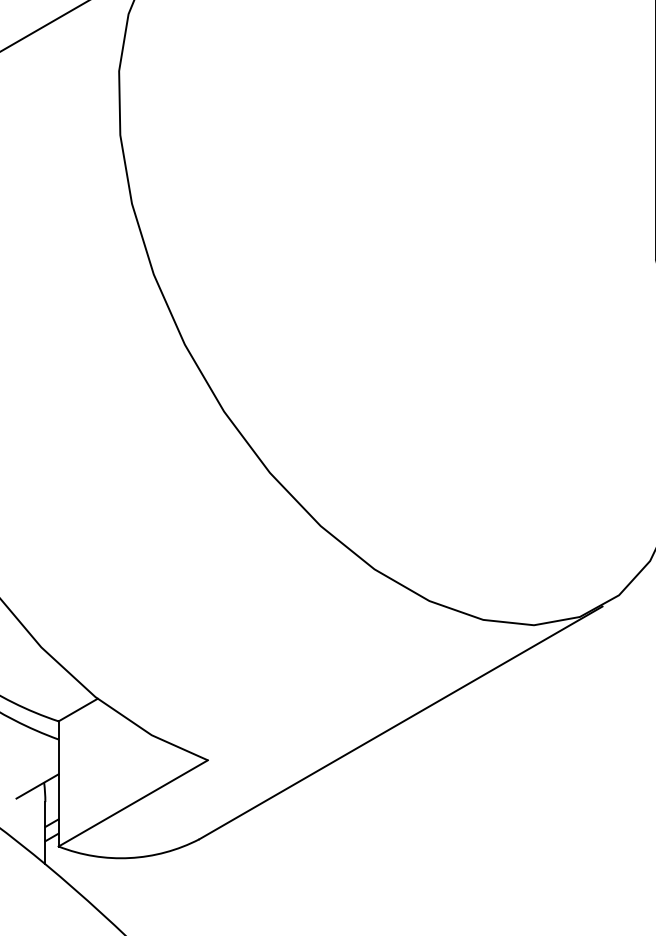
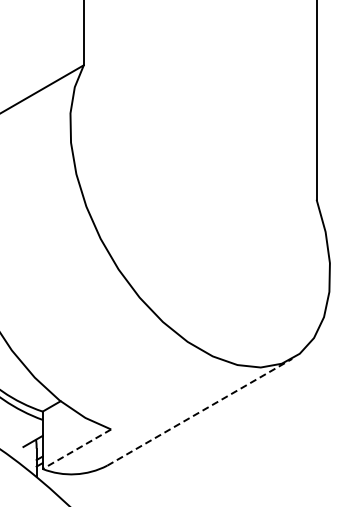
line: (400, 723) -> (199, 412), solid -> dashed
line: (132, 803) -> (76, 449), solid -> dashed

